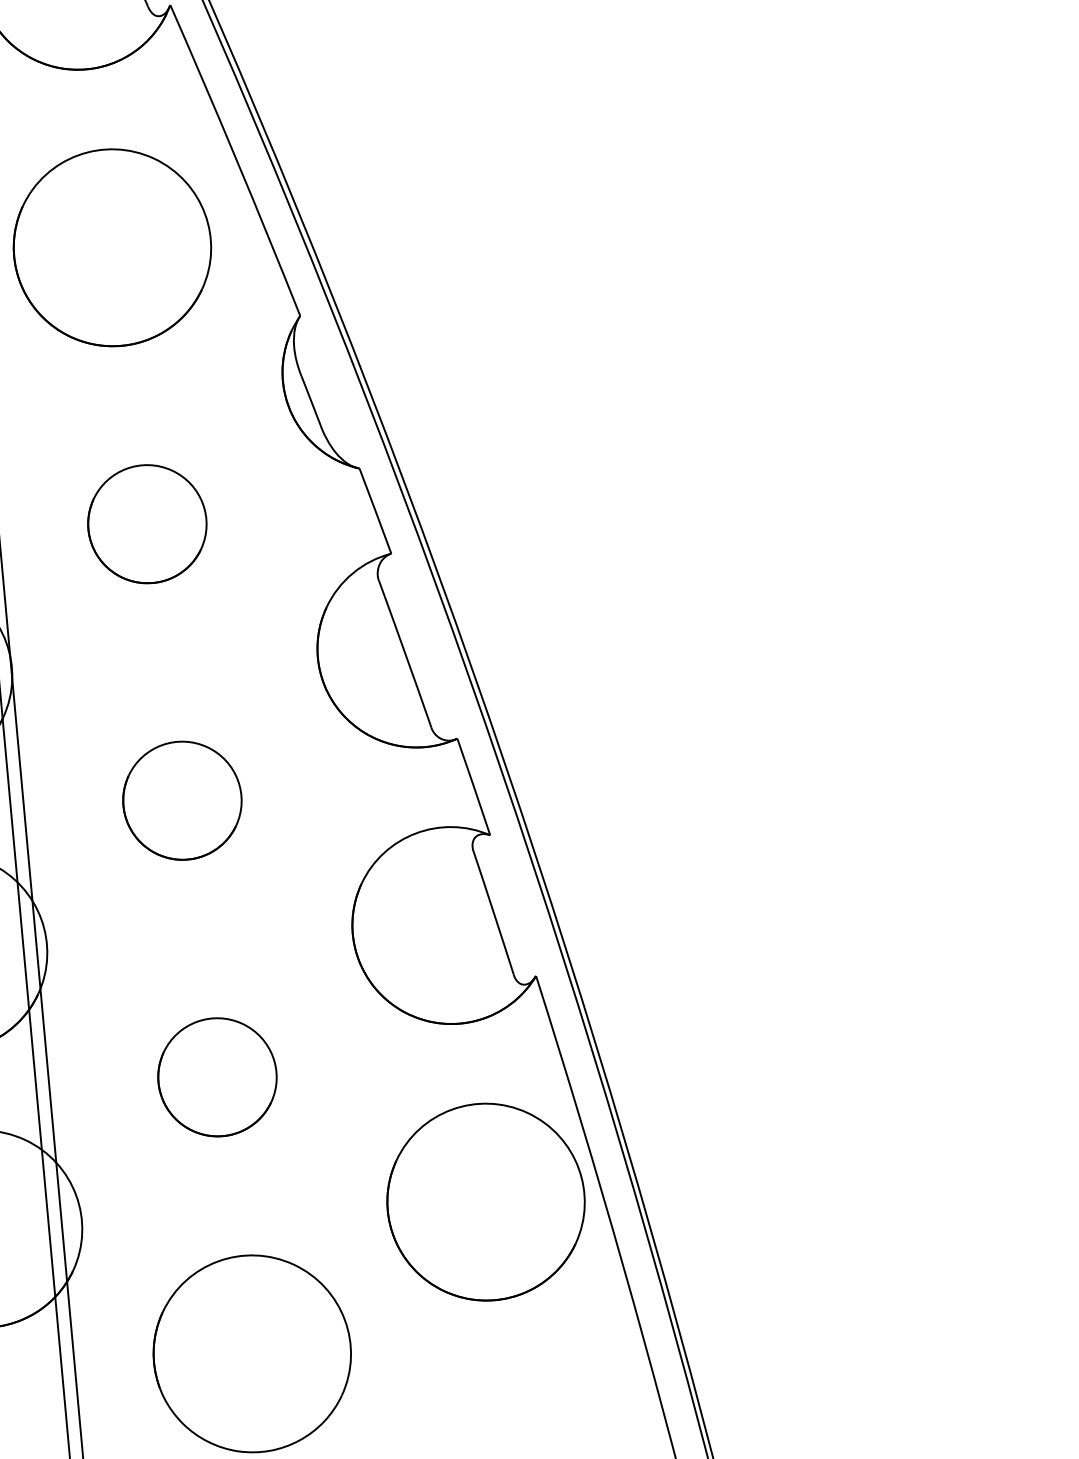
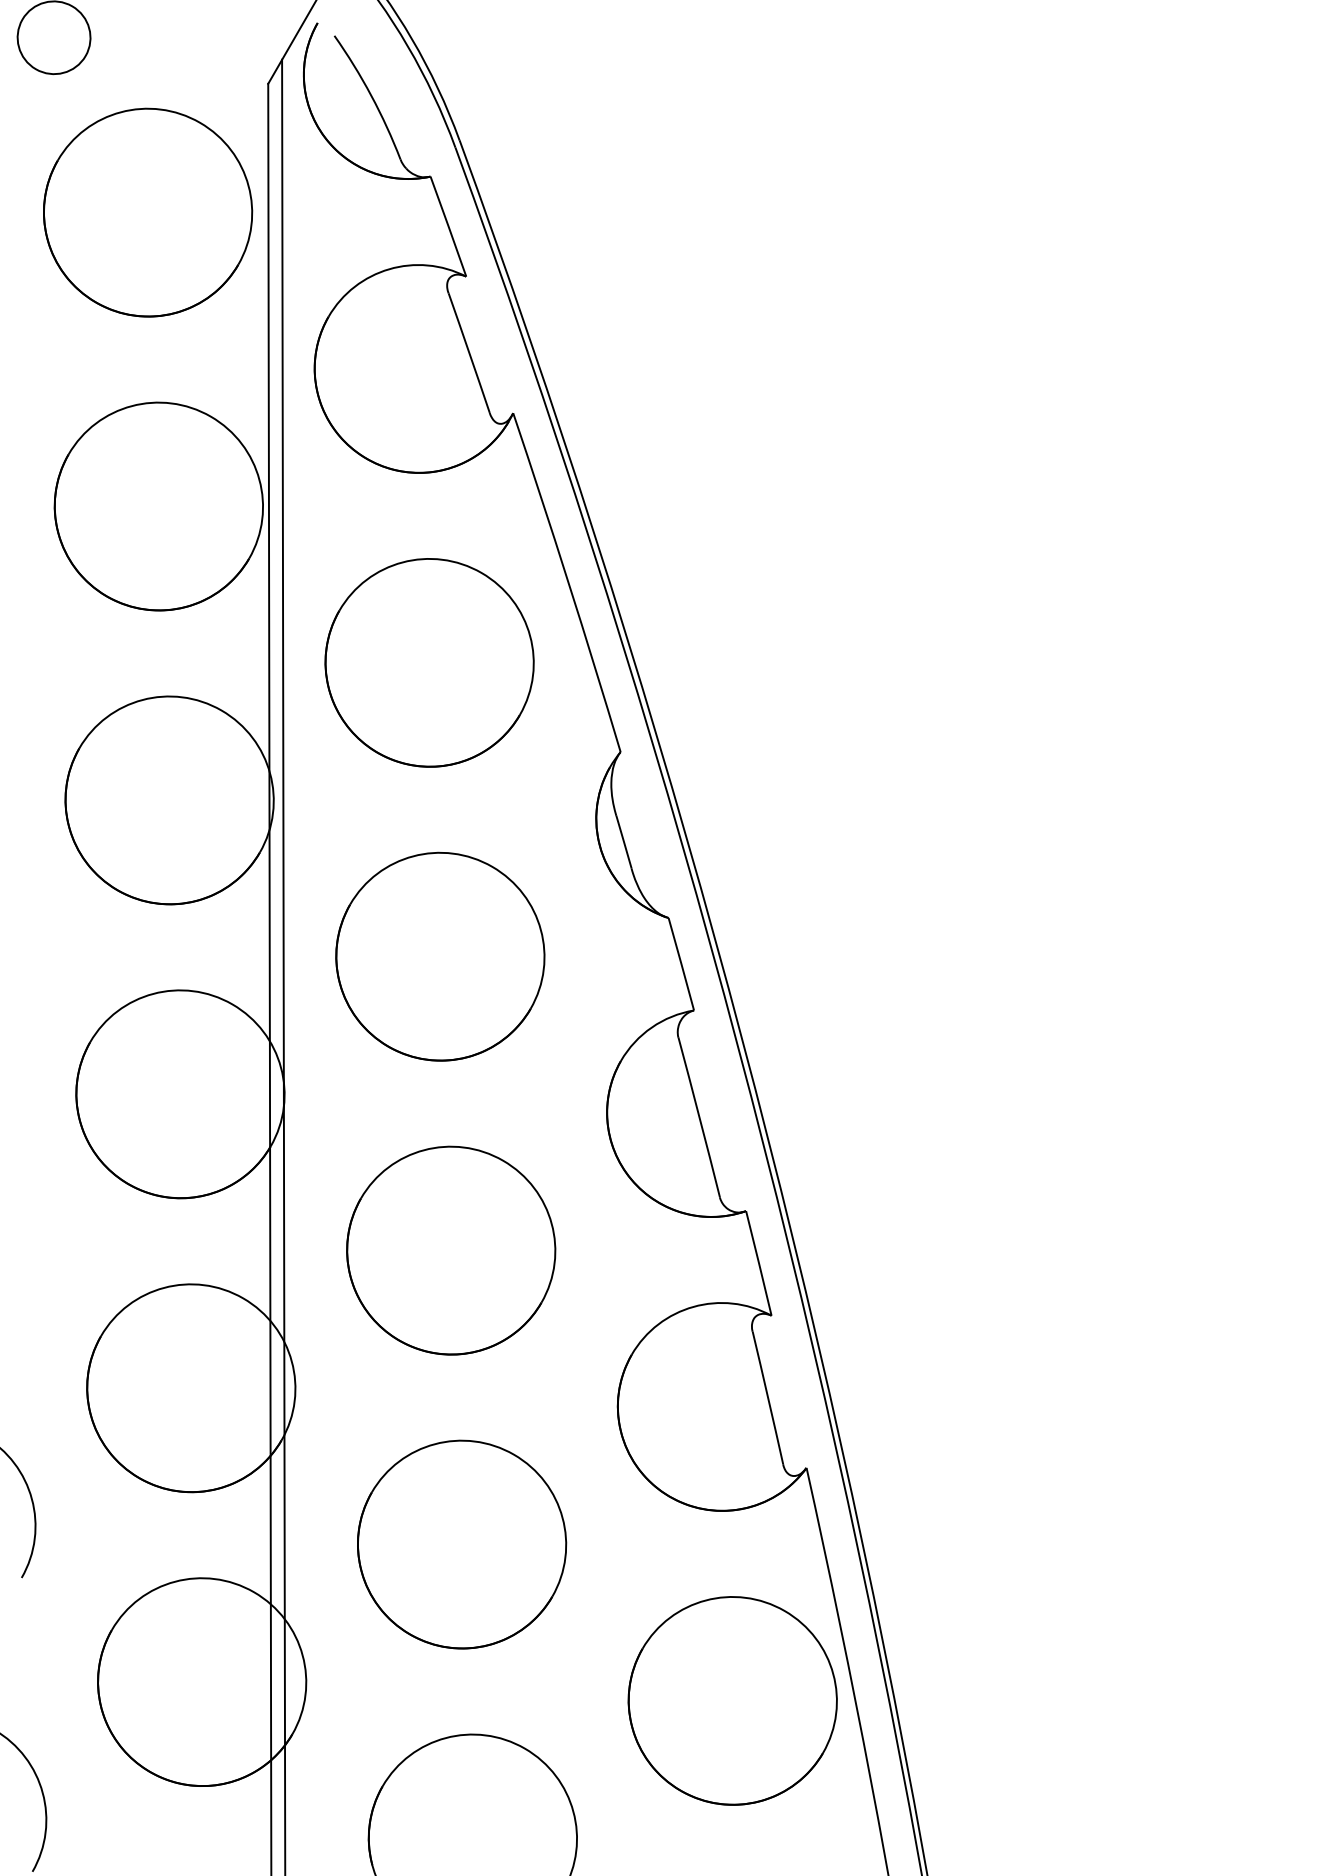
part: (147, 524) -> (440, 956), size x1.67
part: (182, 800) -> (451, 1250), size x1.67
part: (217, 1077) -> (462, 1544), size x1.67

